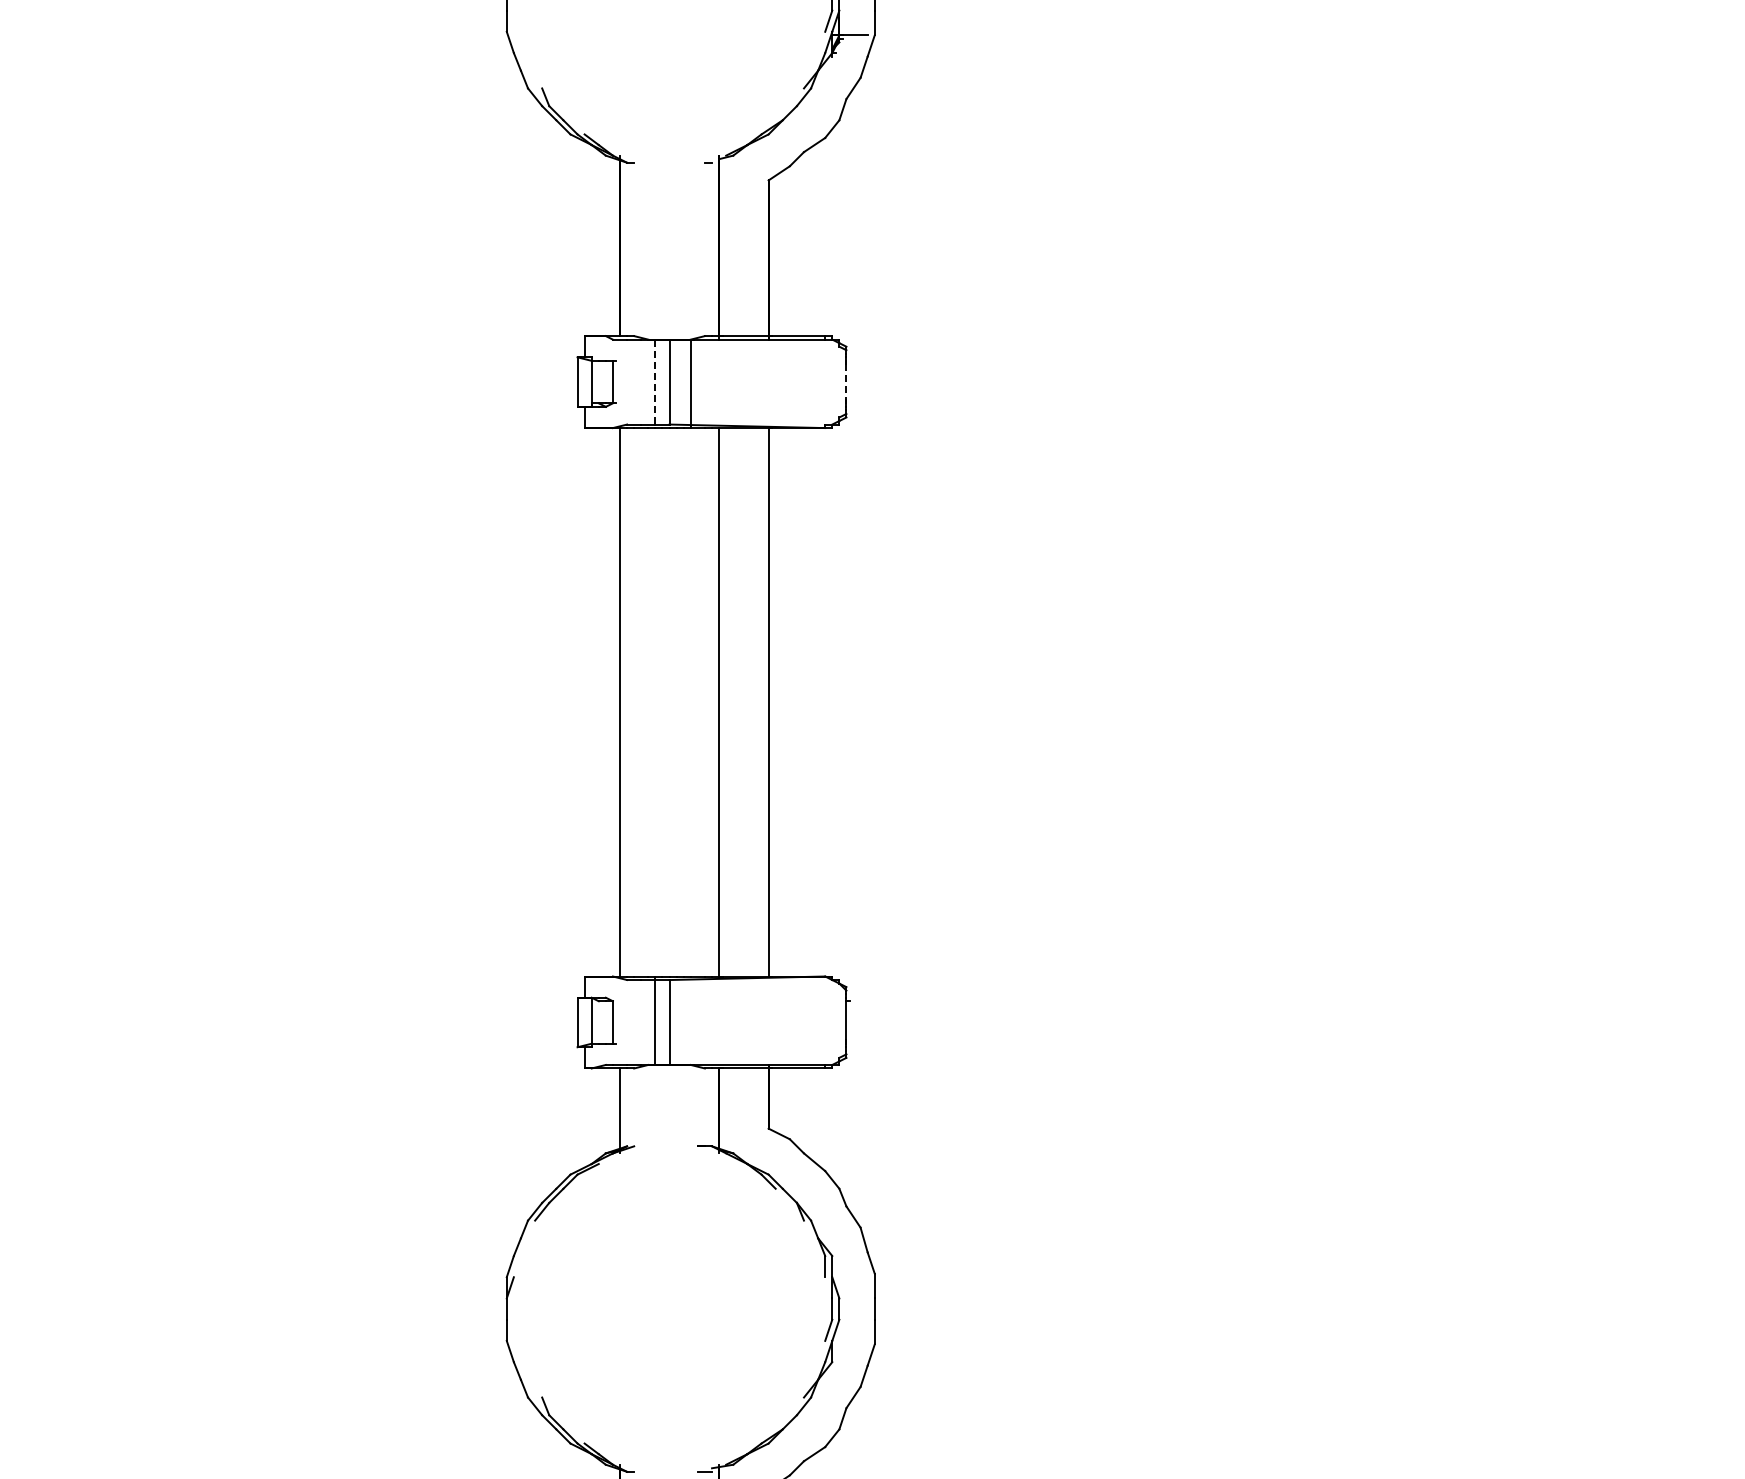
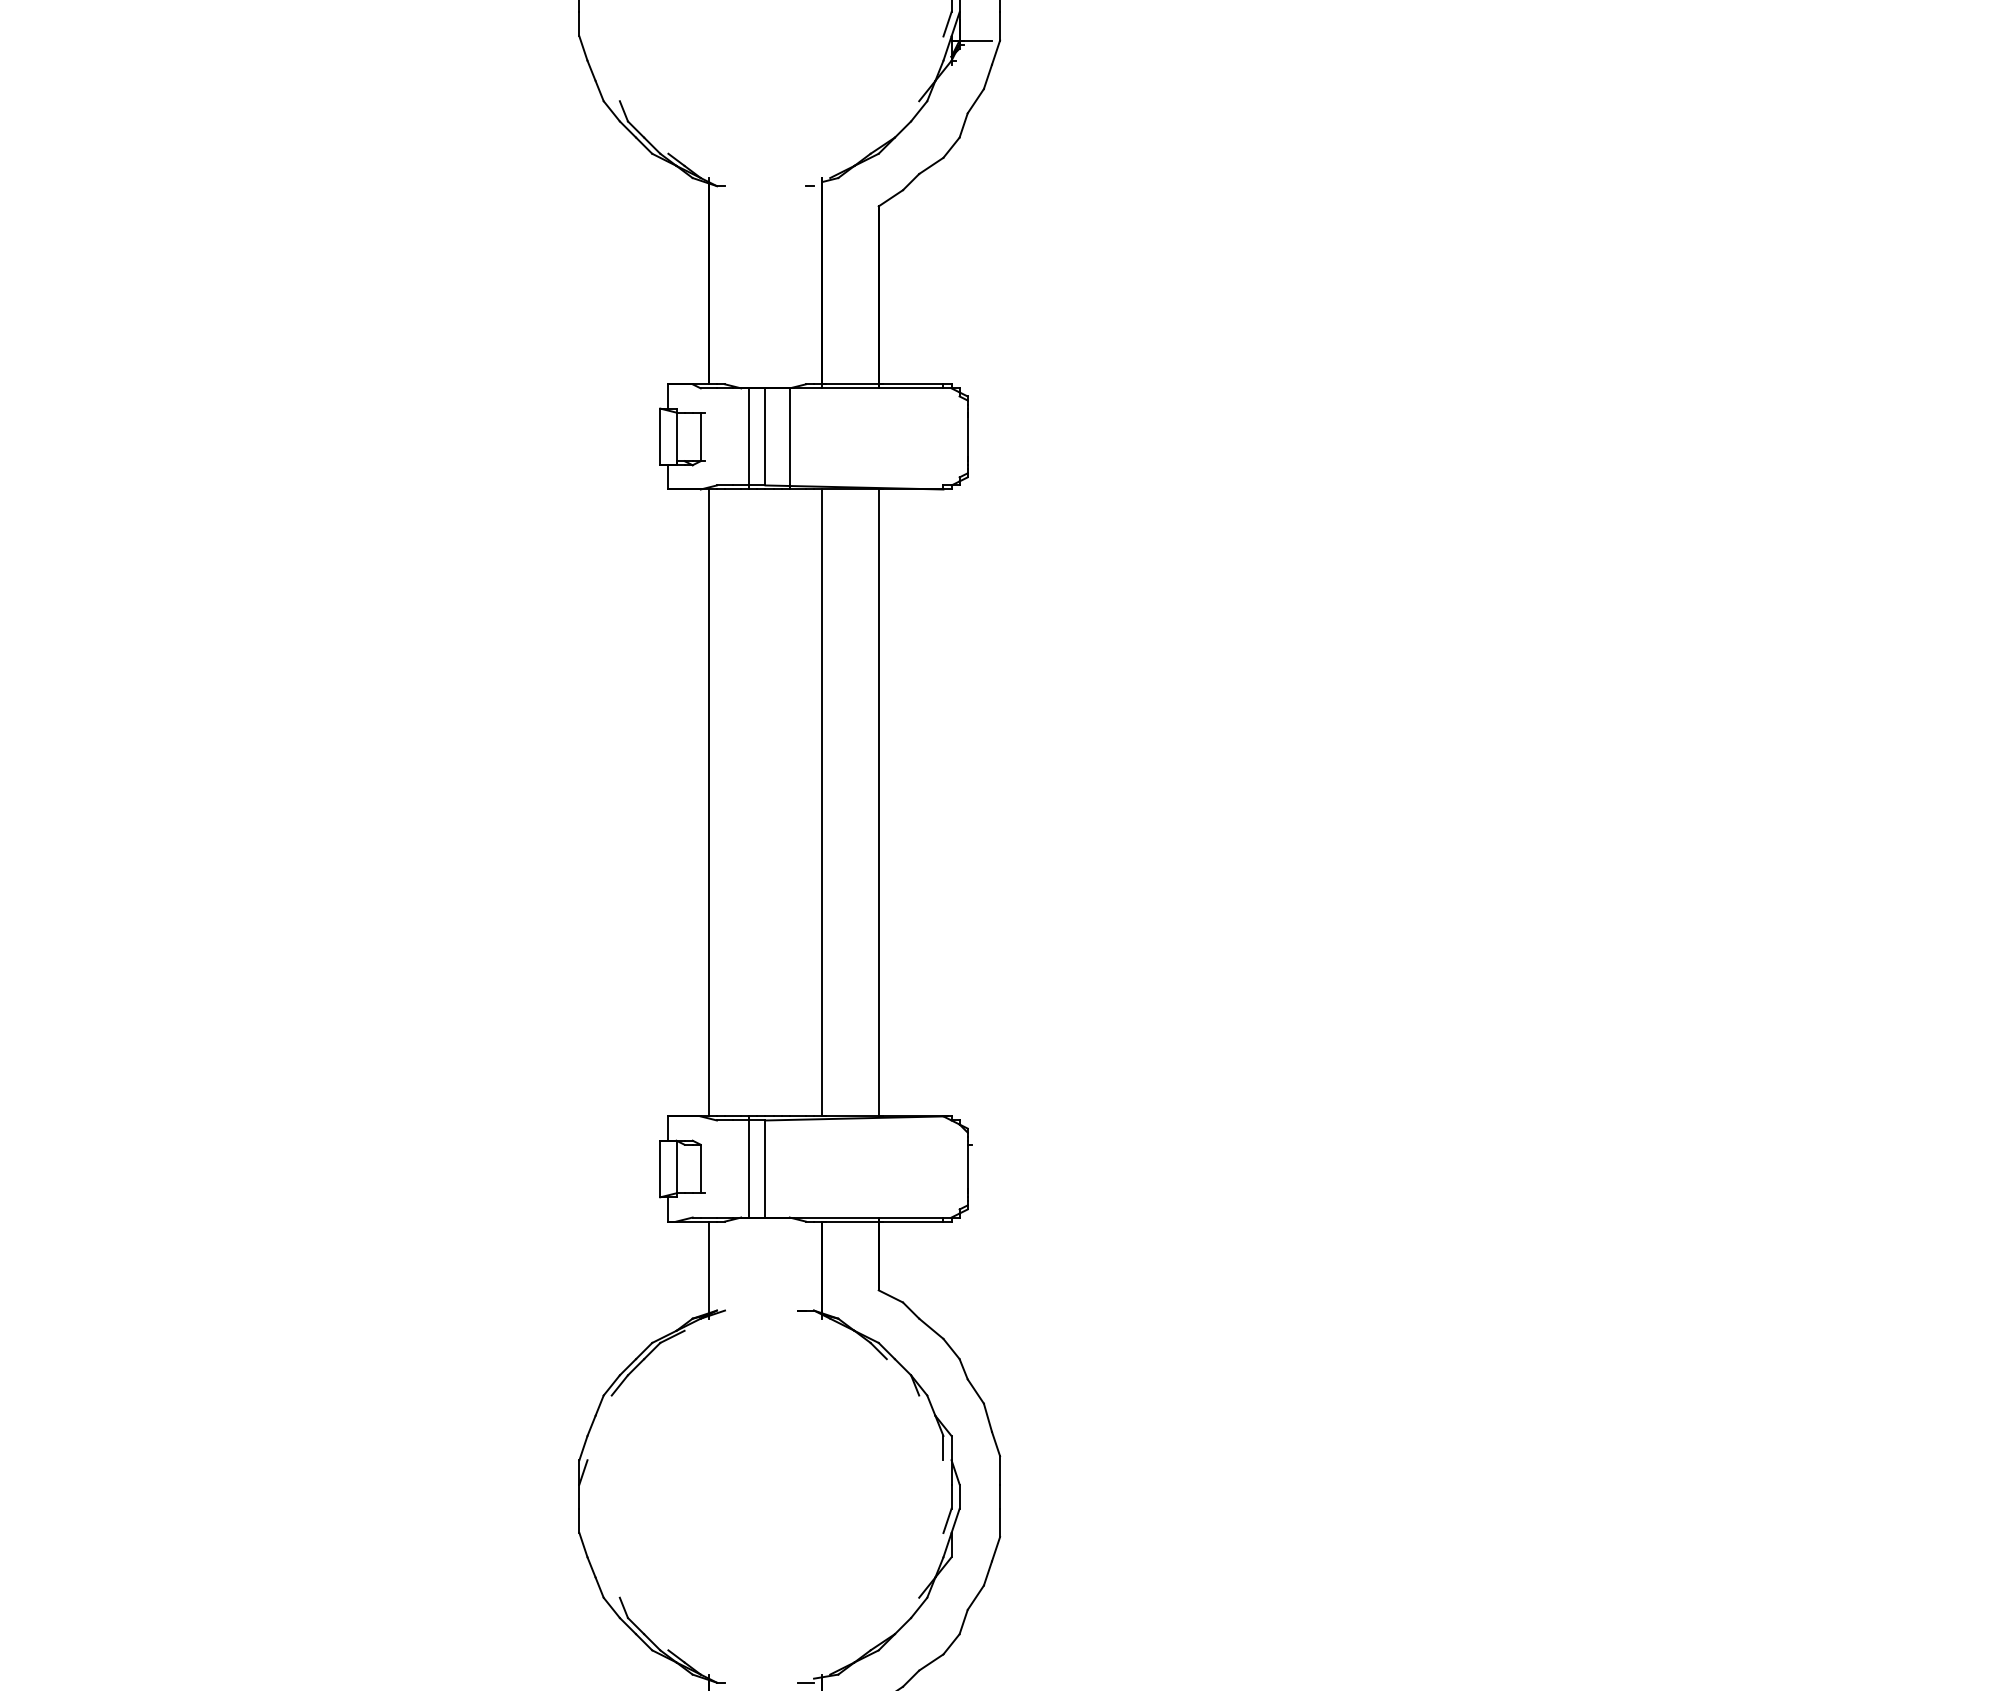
line: (846, 382) -> (967, 437), dashed -> solid
line: (655, 384) -> (749, 439), dashed -> solid

